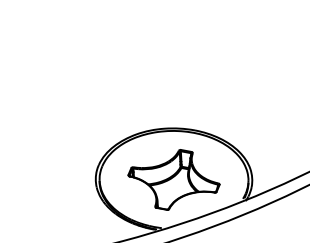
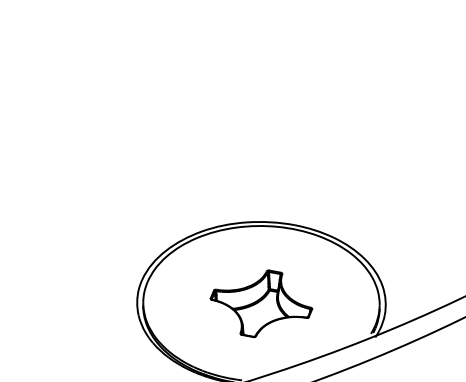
part: (173, 179) -> (260, 303), size x0.7

